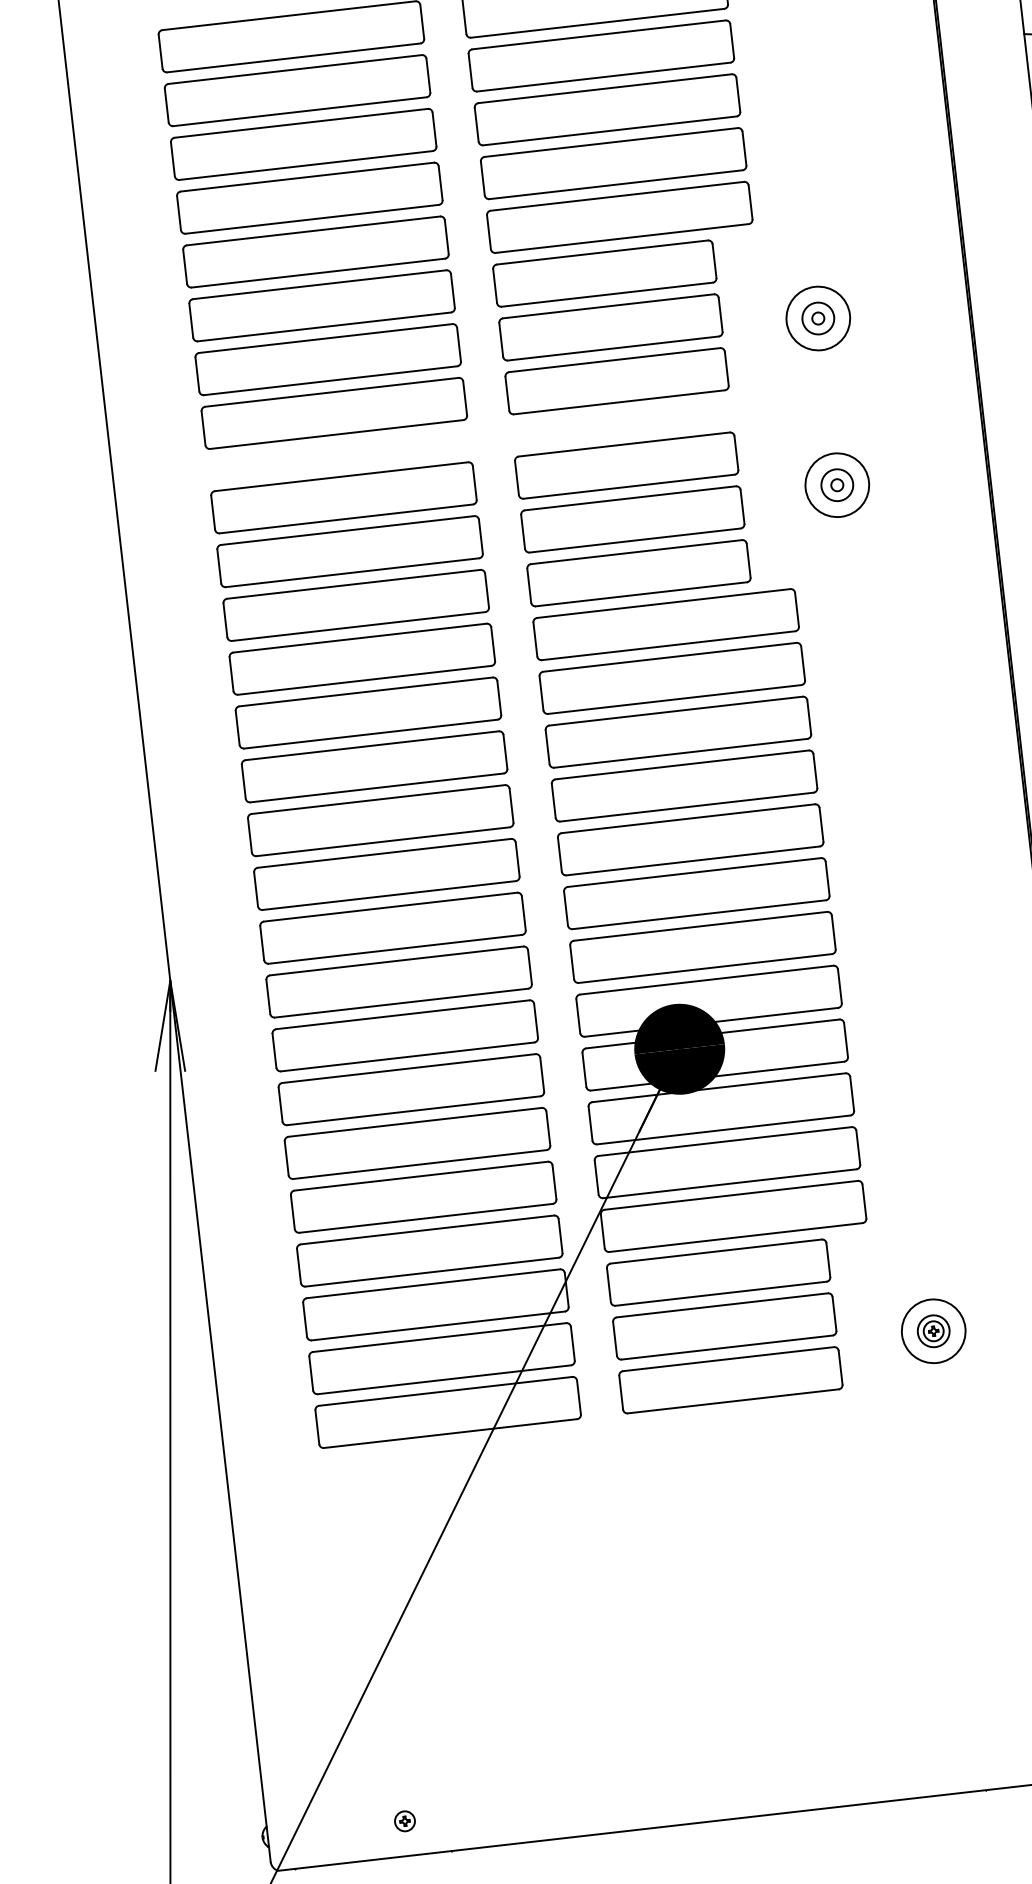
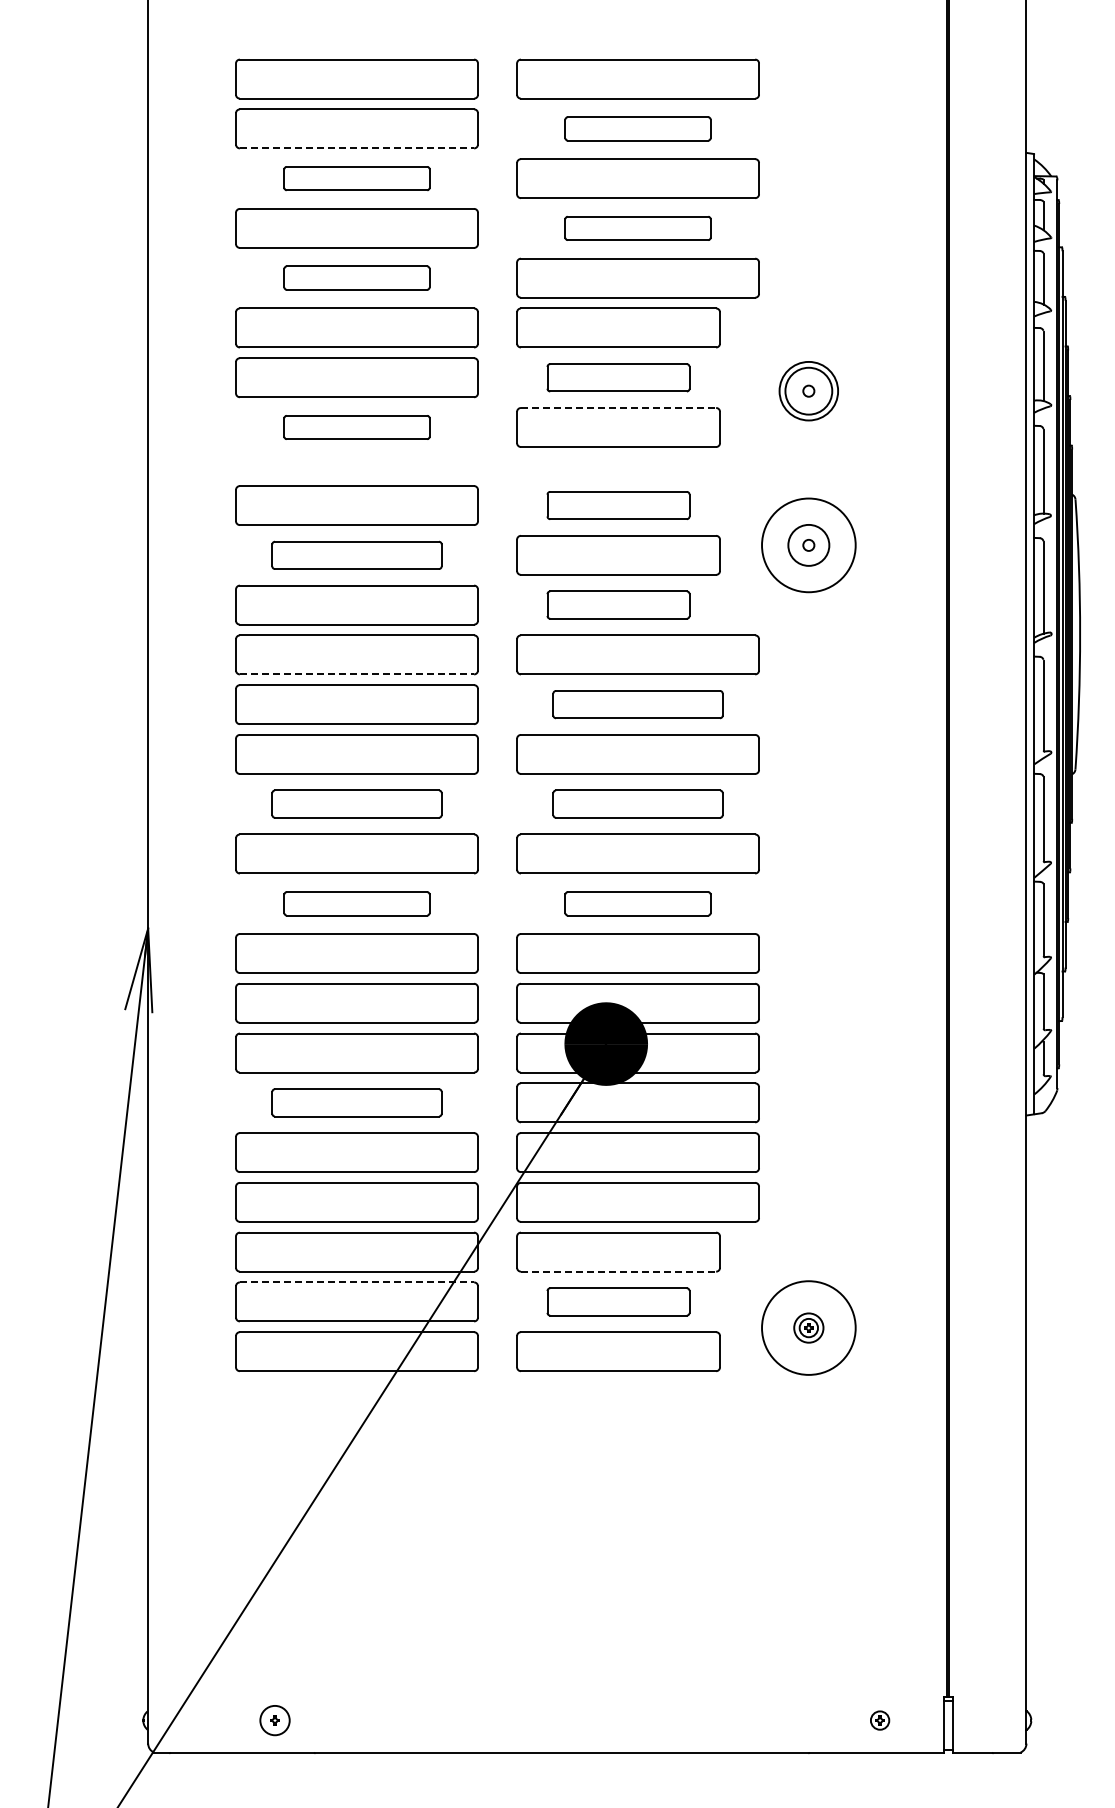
part: (600, 55) -> (637, 128), size x0.6
line: (300, 111) -> (357, 148), solid -> dashed
part: (303, 144) -> (356, 178), size x0.6
part: (613, 163) -> (637, 228), size x0.6
part: (315, 251) -> (356, 277), size x0.6
circle: (817, 317) -> (808, 390), size x1.6
part: (610, 327) -> (618, 377), size x0.7
line: (614, 360) -> (618, 408), solid -> dashed
part: (333, 413) -> (356, 427), size x0.6
part: (626, 465) -> (618, 505), size x0.7
circle: (836, 485) -> (808, 545), size x1.4
circle: (836, 485) -> (808, 545), size x1.6
part: (349, 551) -> (356, 555), size x0.7
part: (638, 572) -> (618, 604), size x0.7
part: (671, 678) -> (637, 704), size x0.7
line: (365, 680) -> (357, 674), solid -> dashed
part: (683, 785) -> (637, 803), size x0.7
part: (380, 819) -> (356, 803), size x0.7
part: (696, 893) -> (637, 903), size x0.6
part: (392, 928) -> (356, 903), size x0.6
part: (416, 1143) -> (356, 1102), size x0.7
line: (720, 1293) -> (618, 1271), solid -> dashed
part: (724, 1326) -> (618, 1301), size x0.7
circle: (933, 1330) -> (808, 1327), size x1.6
line: (440, 1337) -> (357, 1282), solid -> dashed
circle: (404, 1821) -> (274, 1720), size x1.6

